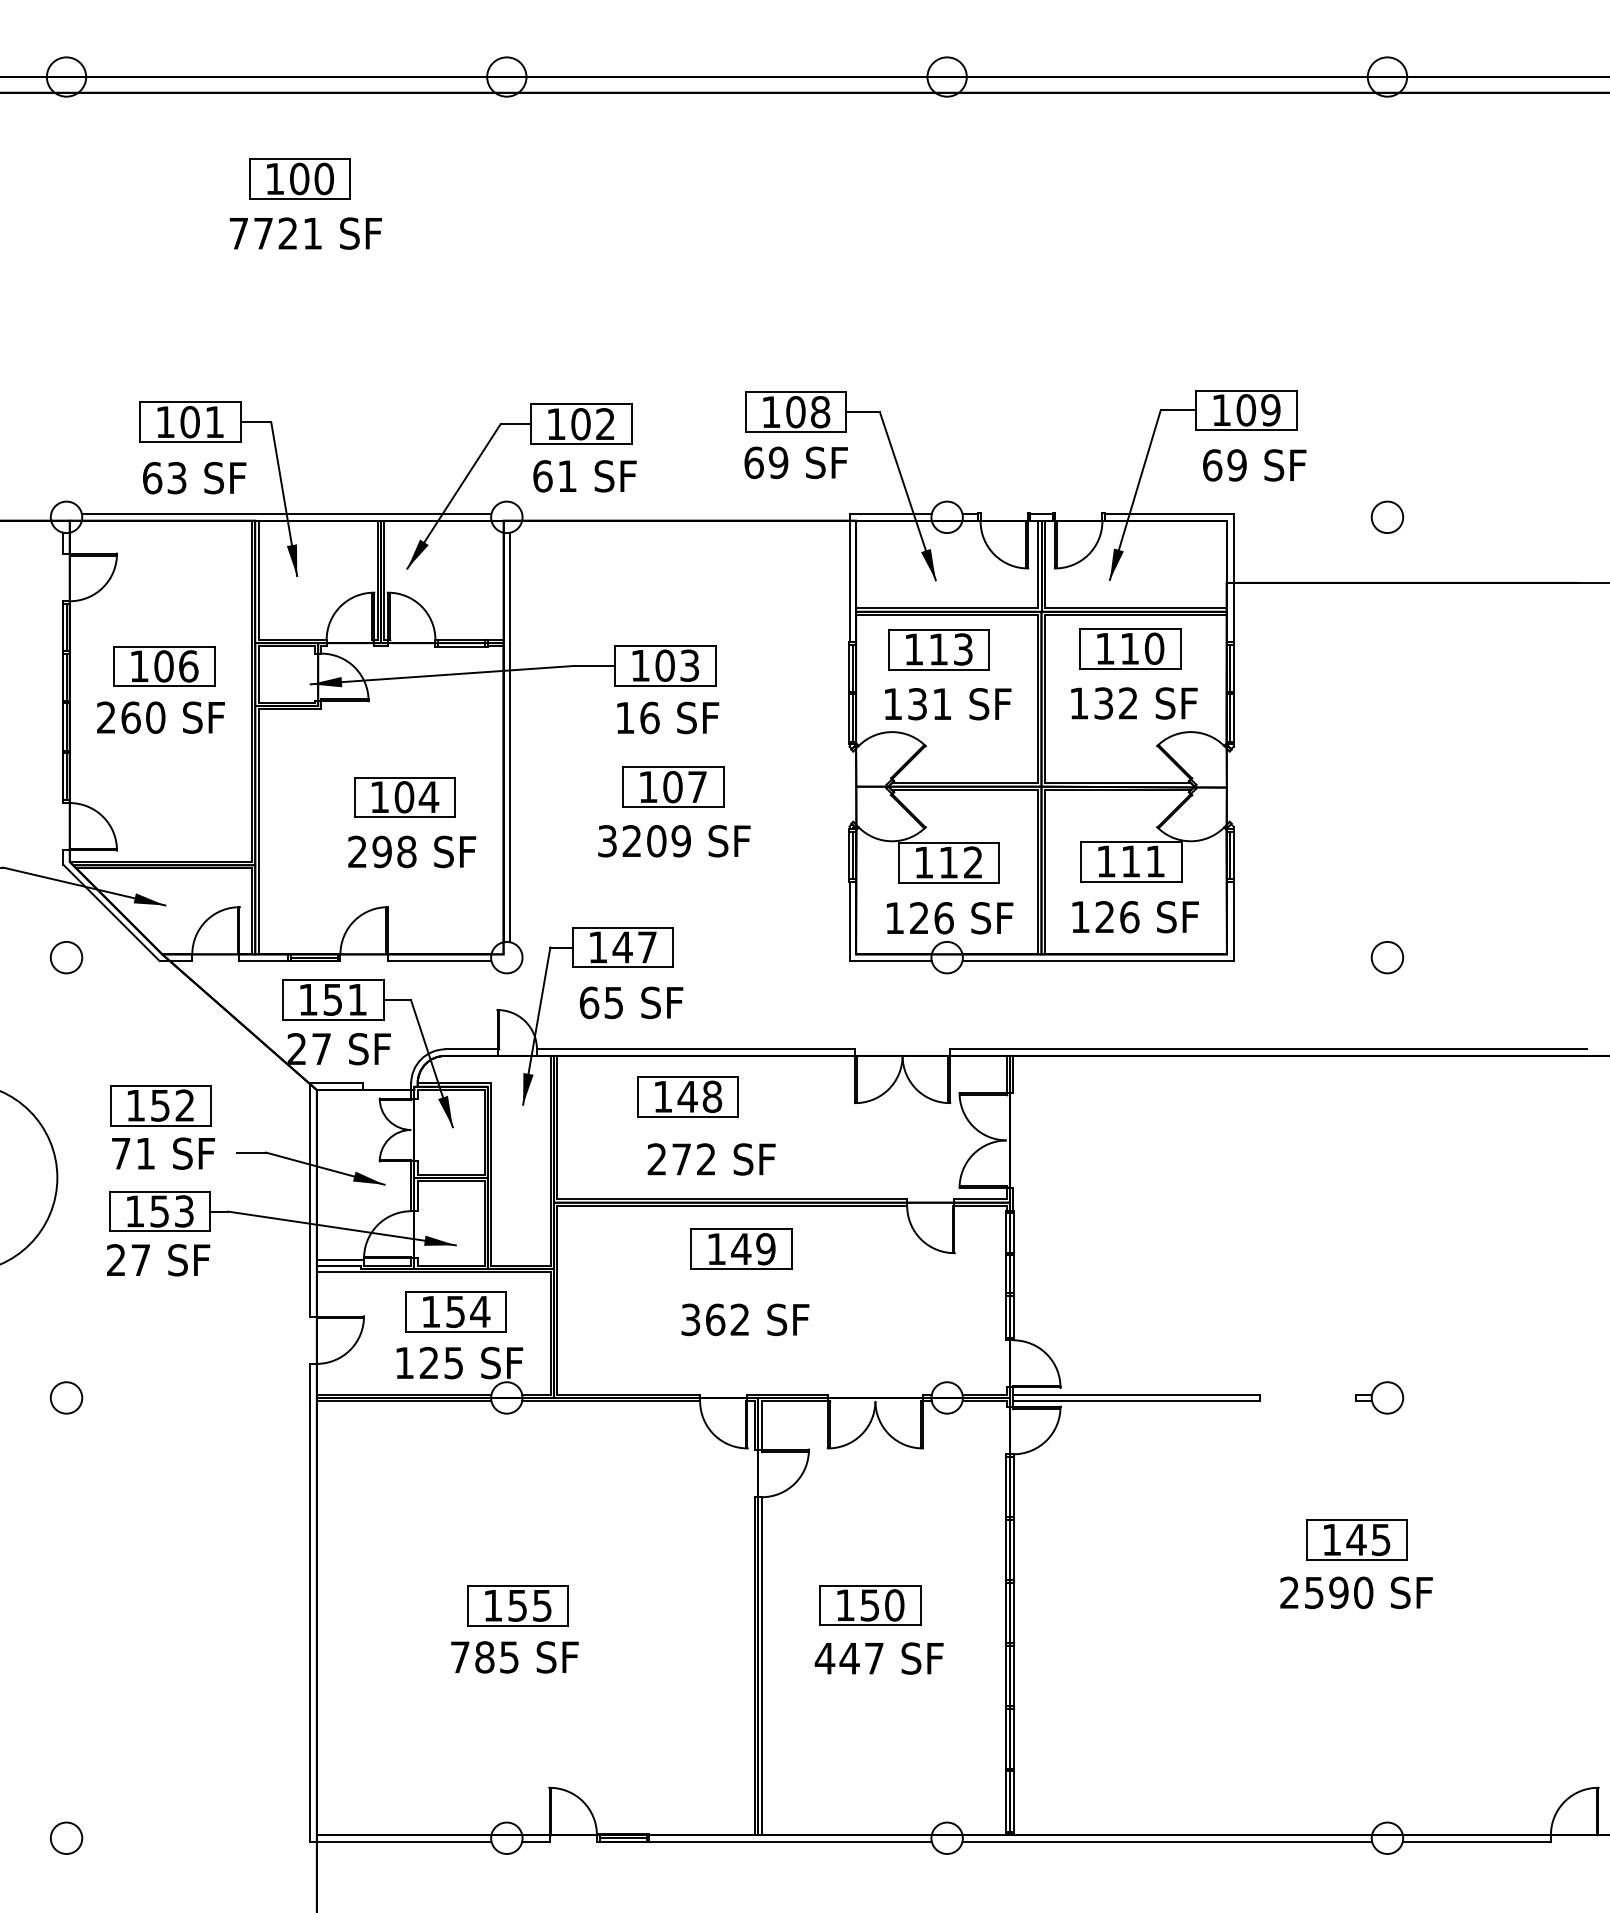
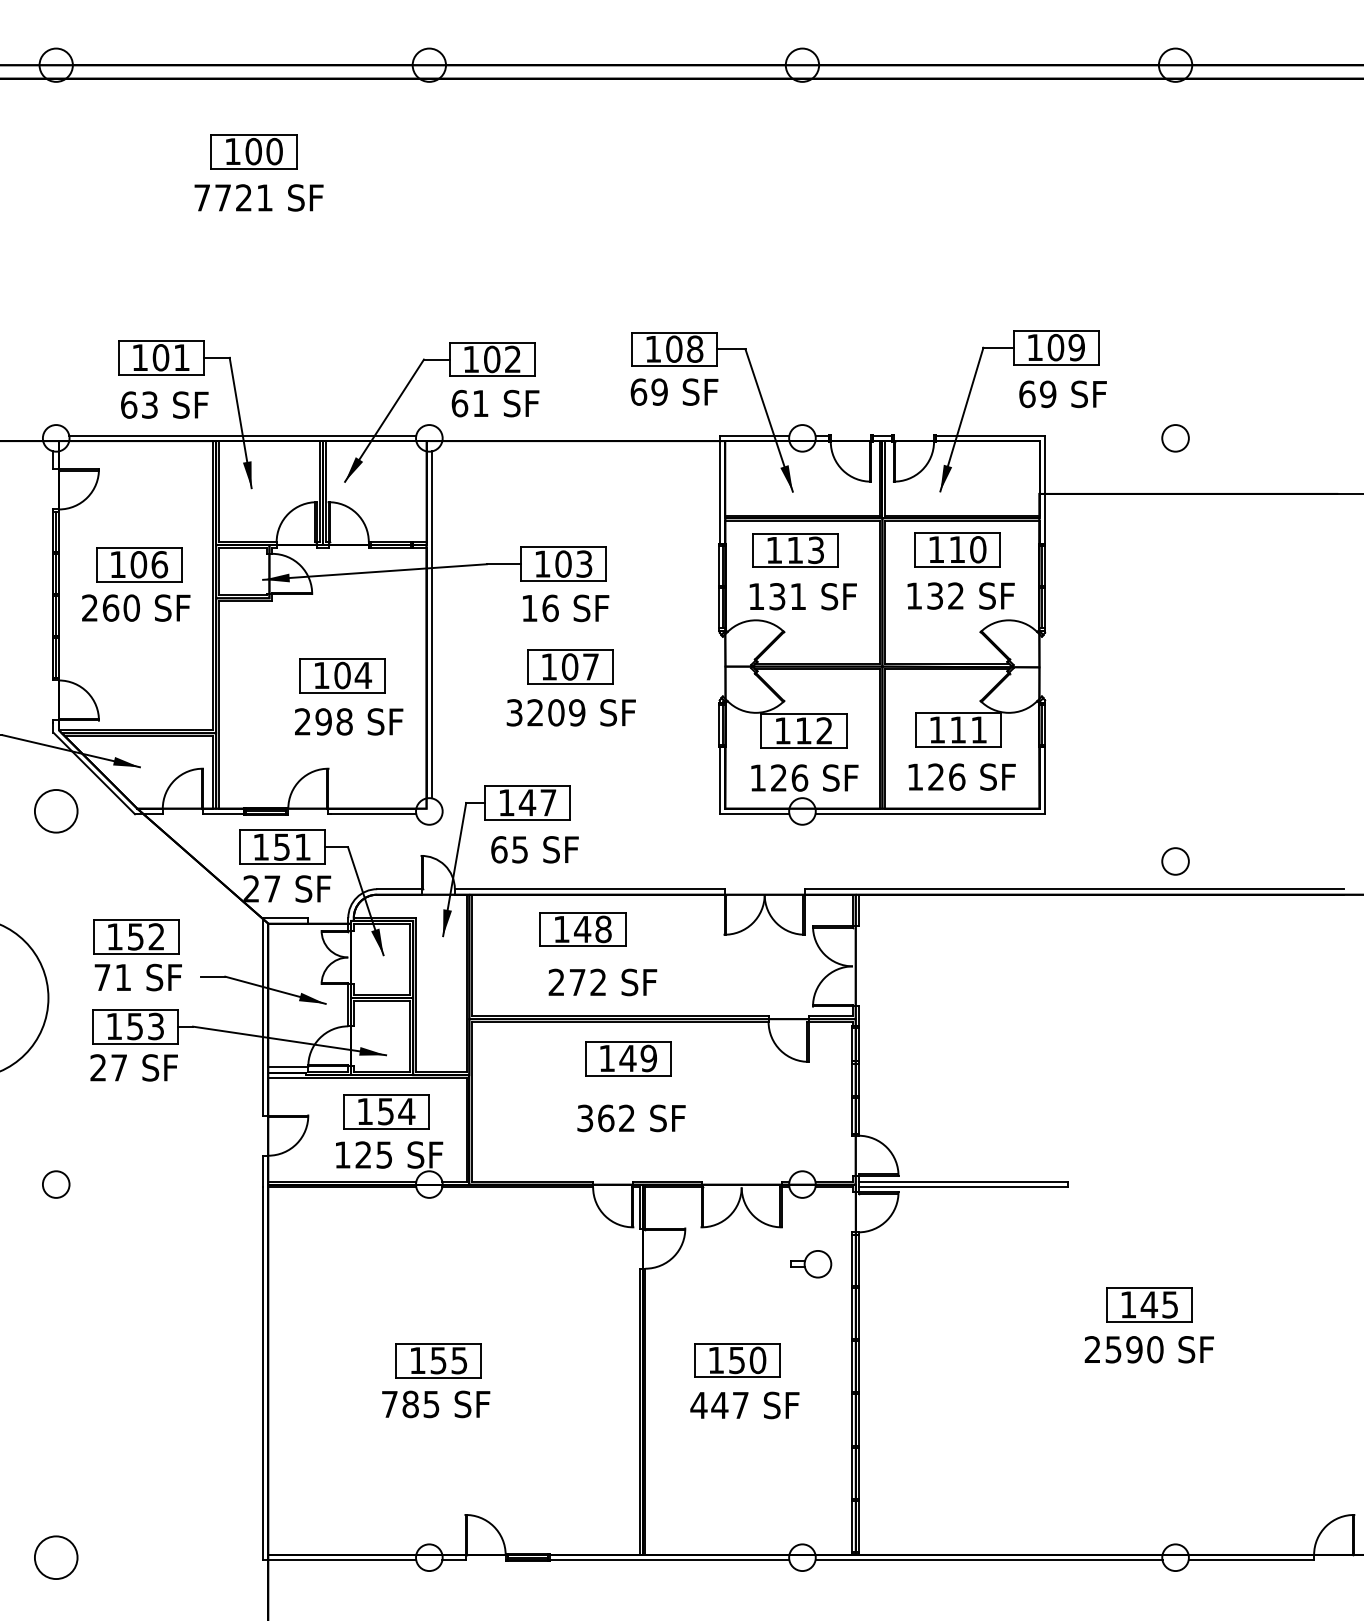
circle: (66, 957) -> (56, 811), size x1.6
circle: (1387, 957) -> (1175, 861), moved
part: (1379, 1397) -> (811, 1263), moved
circle: (66, 1837) -> (56, 1557), size x1.6

